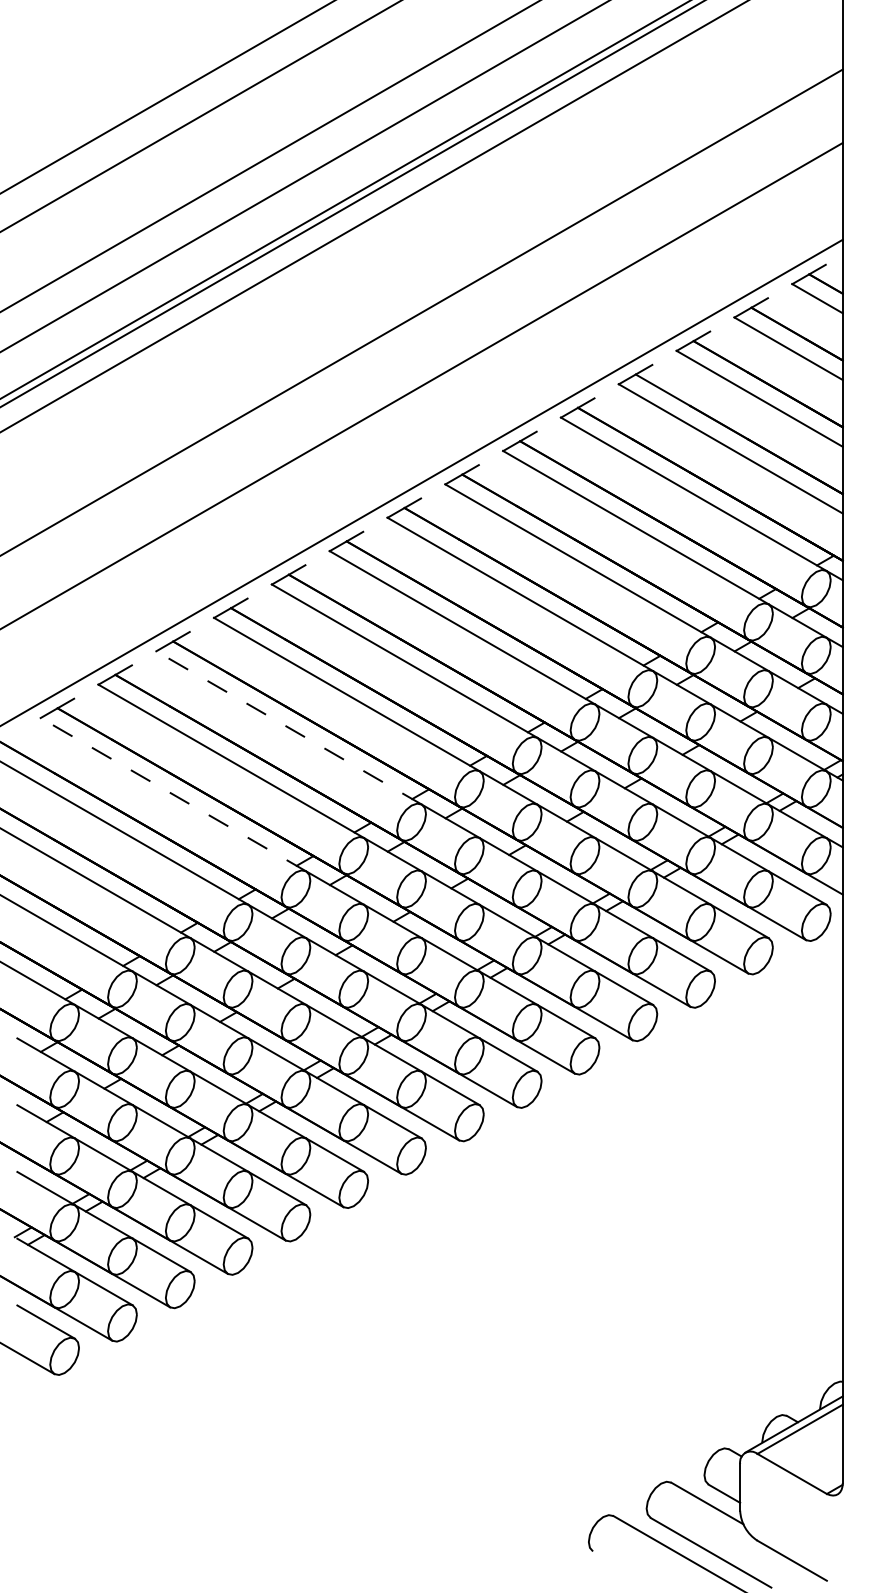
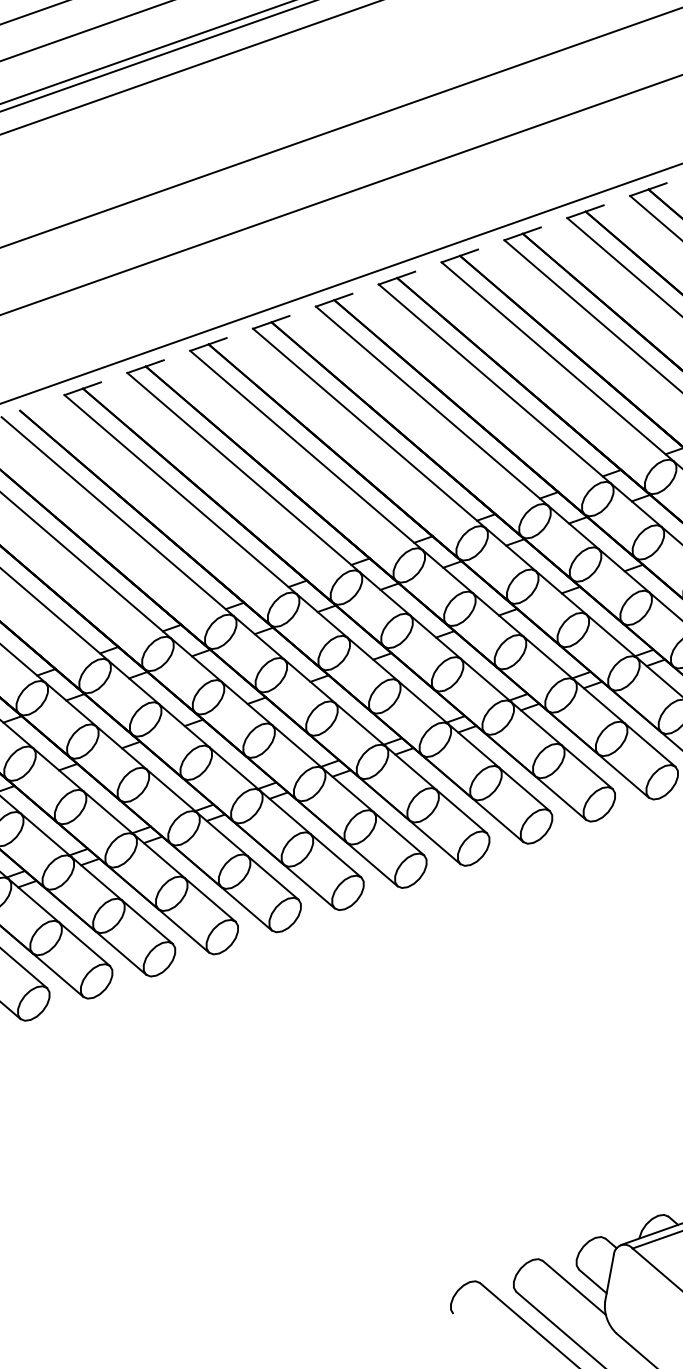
line: (288, 727) -> (305, 449), dashed -> solid
line: (172, 794) -> (179, 494), dashed -> solid

